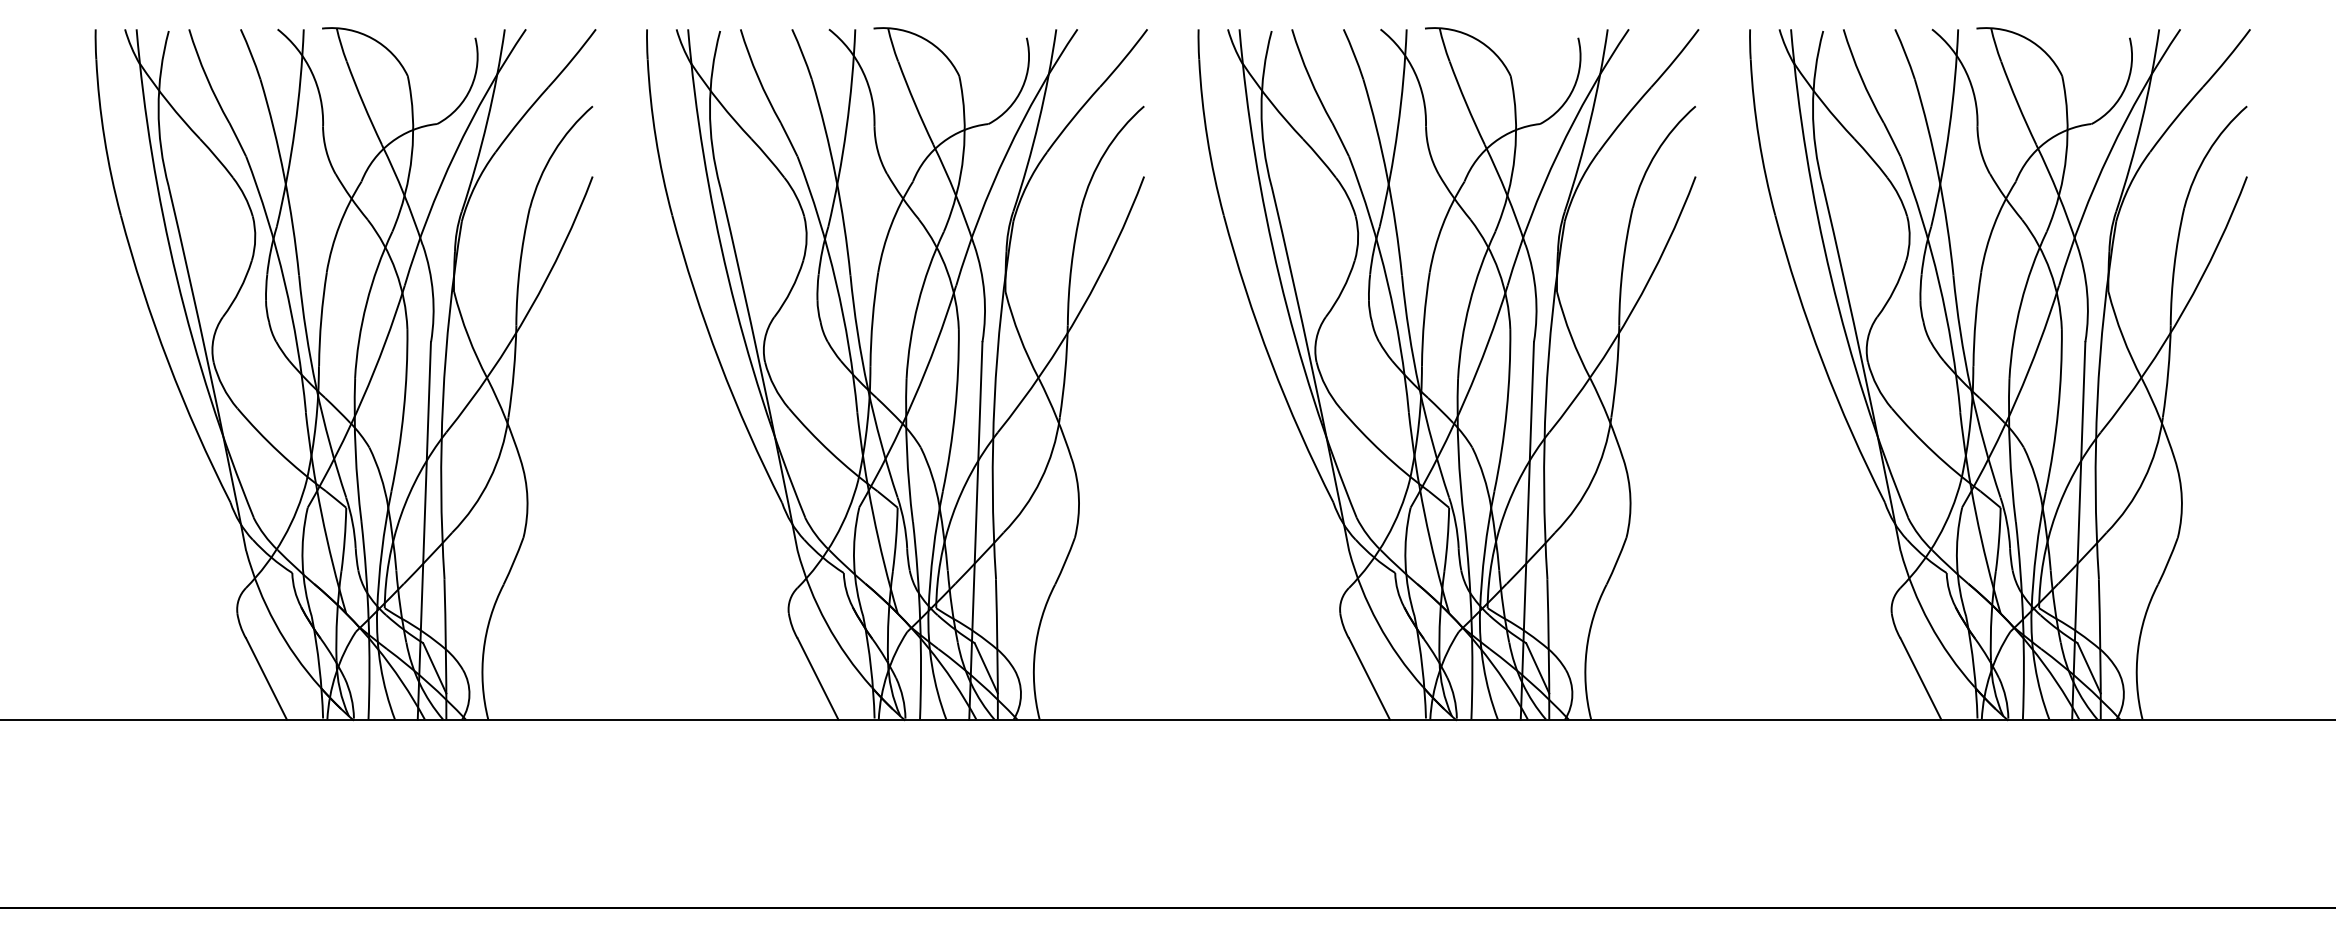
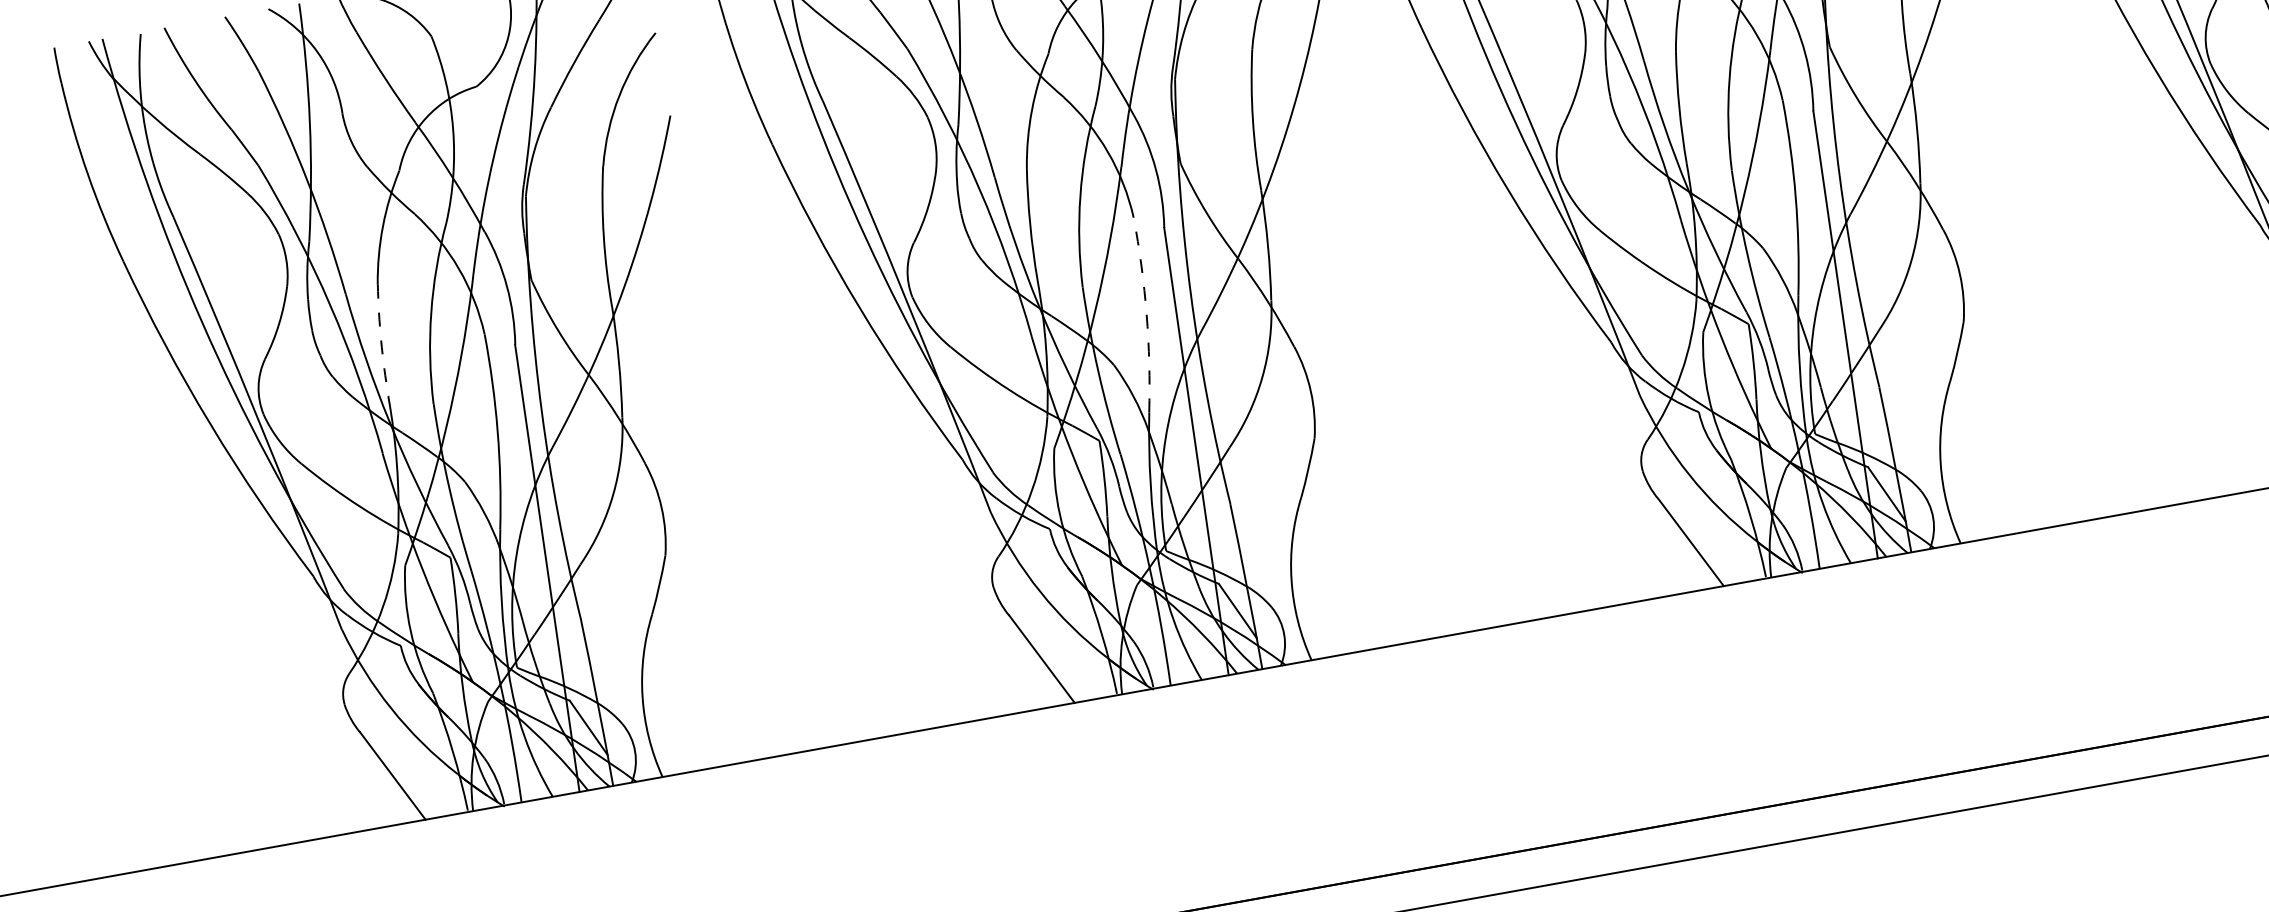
arc: (321, 319) -> (381, 341), solid -> dashed
arc: (955, 410) -> (1146, 314), solid -> dashed

